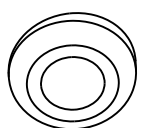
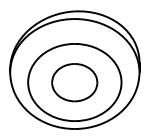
part: (72, 83) -> (74, 82), size x0.7

